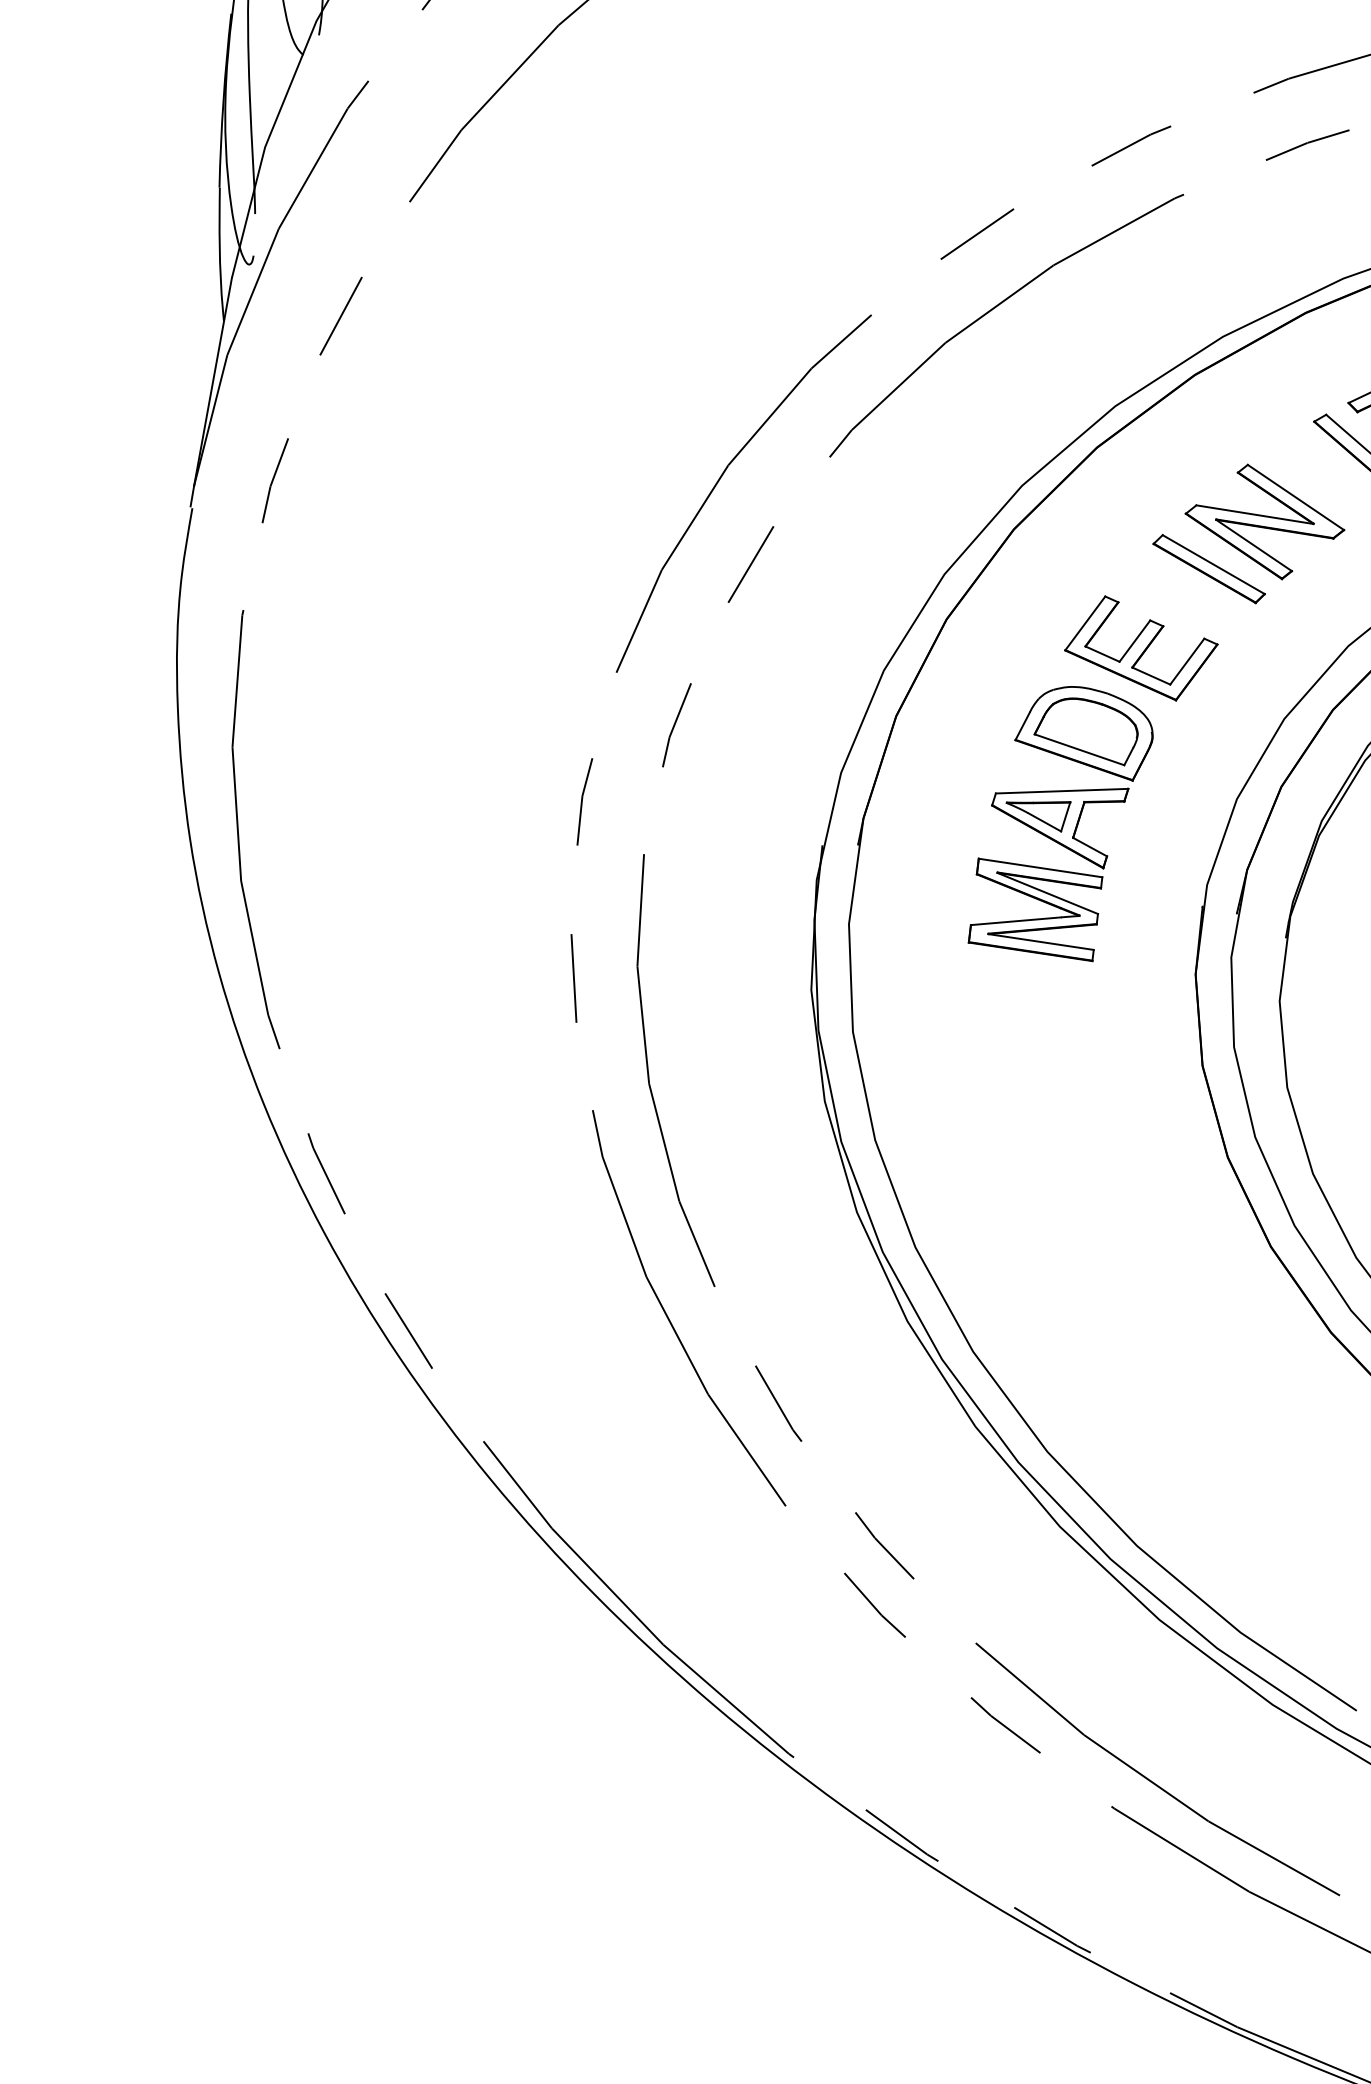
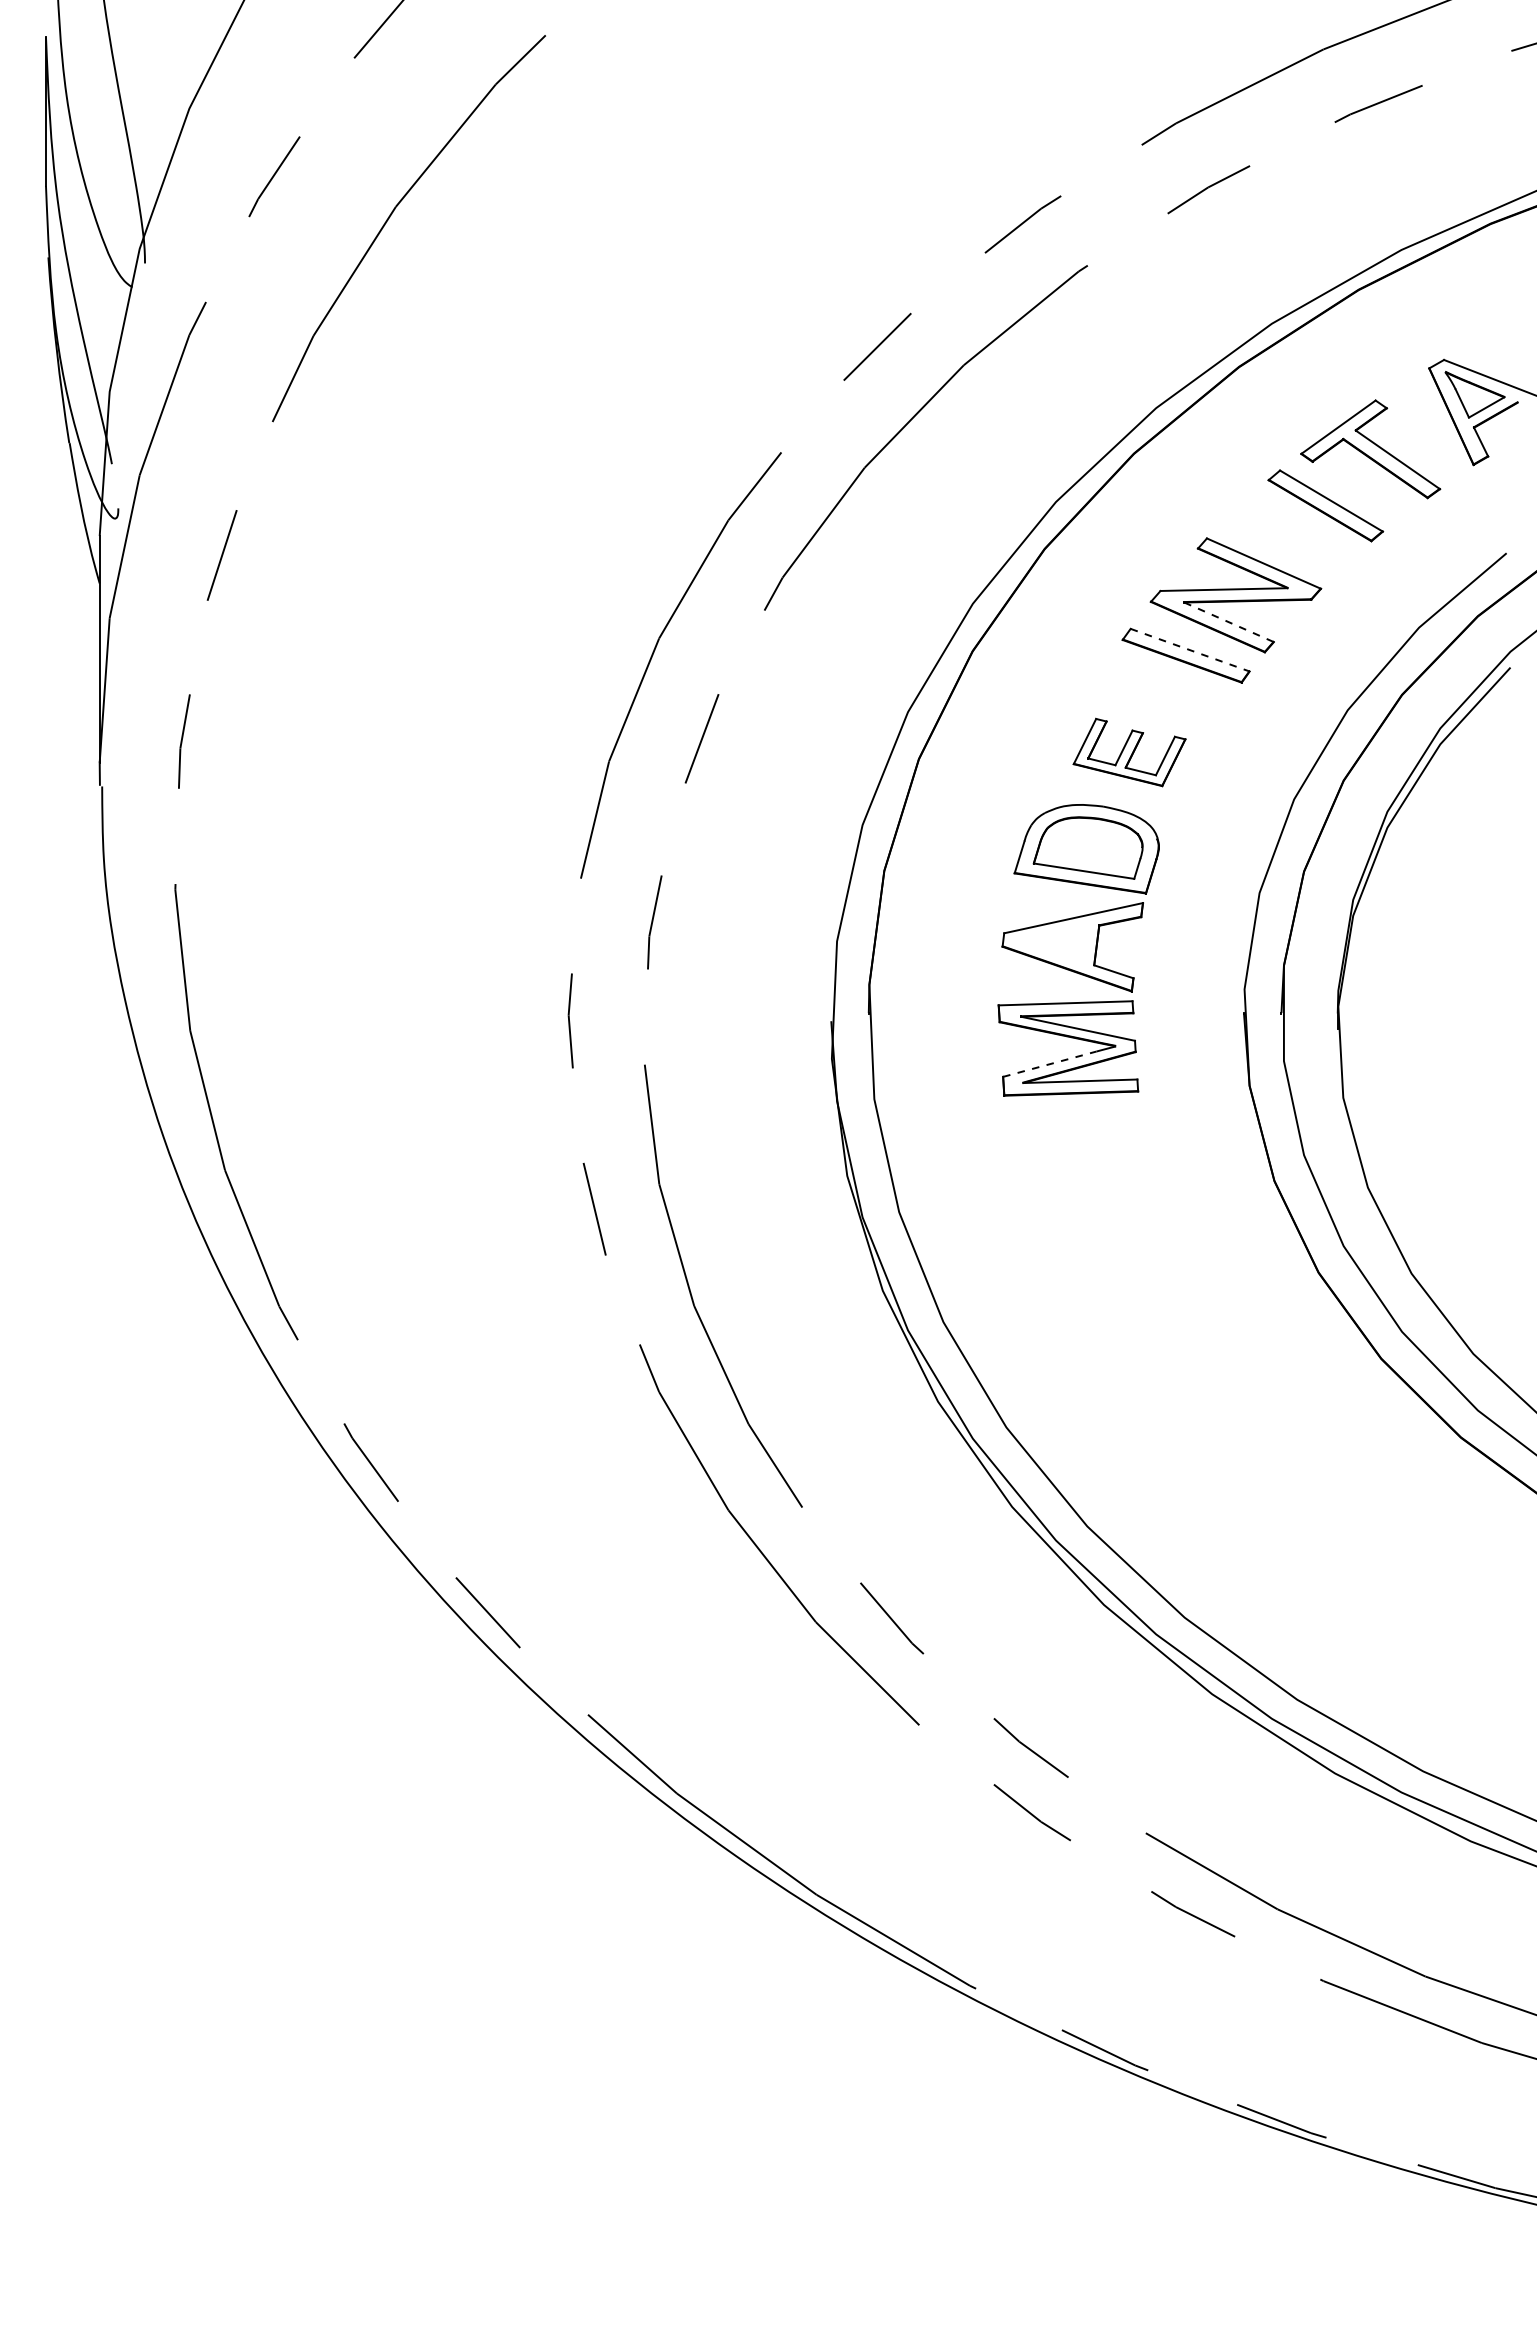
line: (1254, 545) -> (1229, 622), solid -> dashed
line: (1214, 564) -> (1190, 650), solid -> dashed
part: (1141, 648) -> (1129, 752), size x0.7
part: (1037, 811) -> (1051, 944), removed
line: (1016, 921) -> (1050, 1064), solid -> dashed

